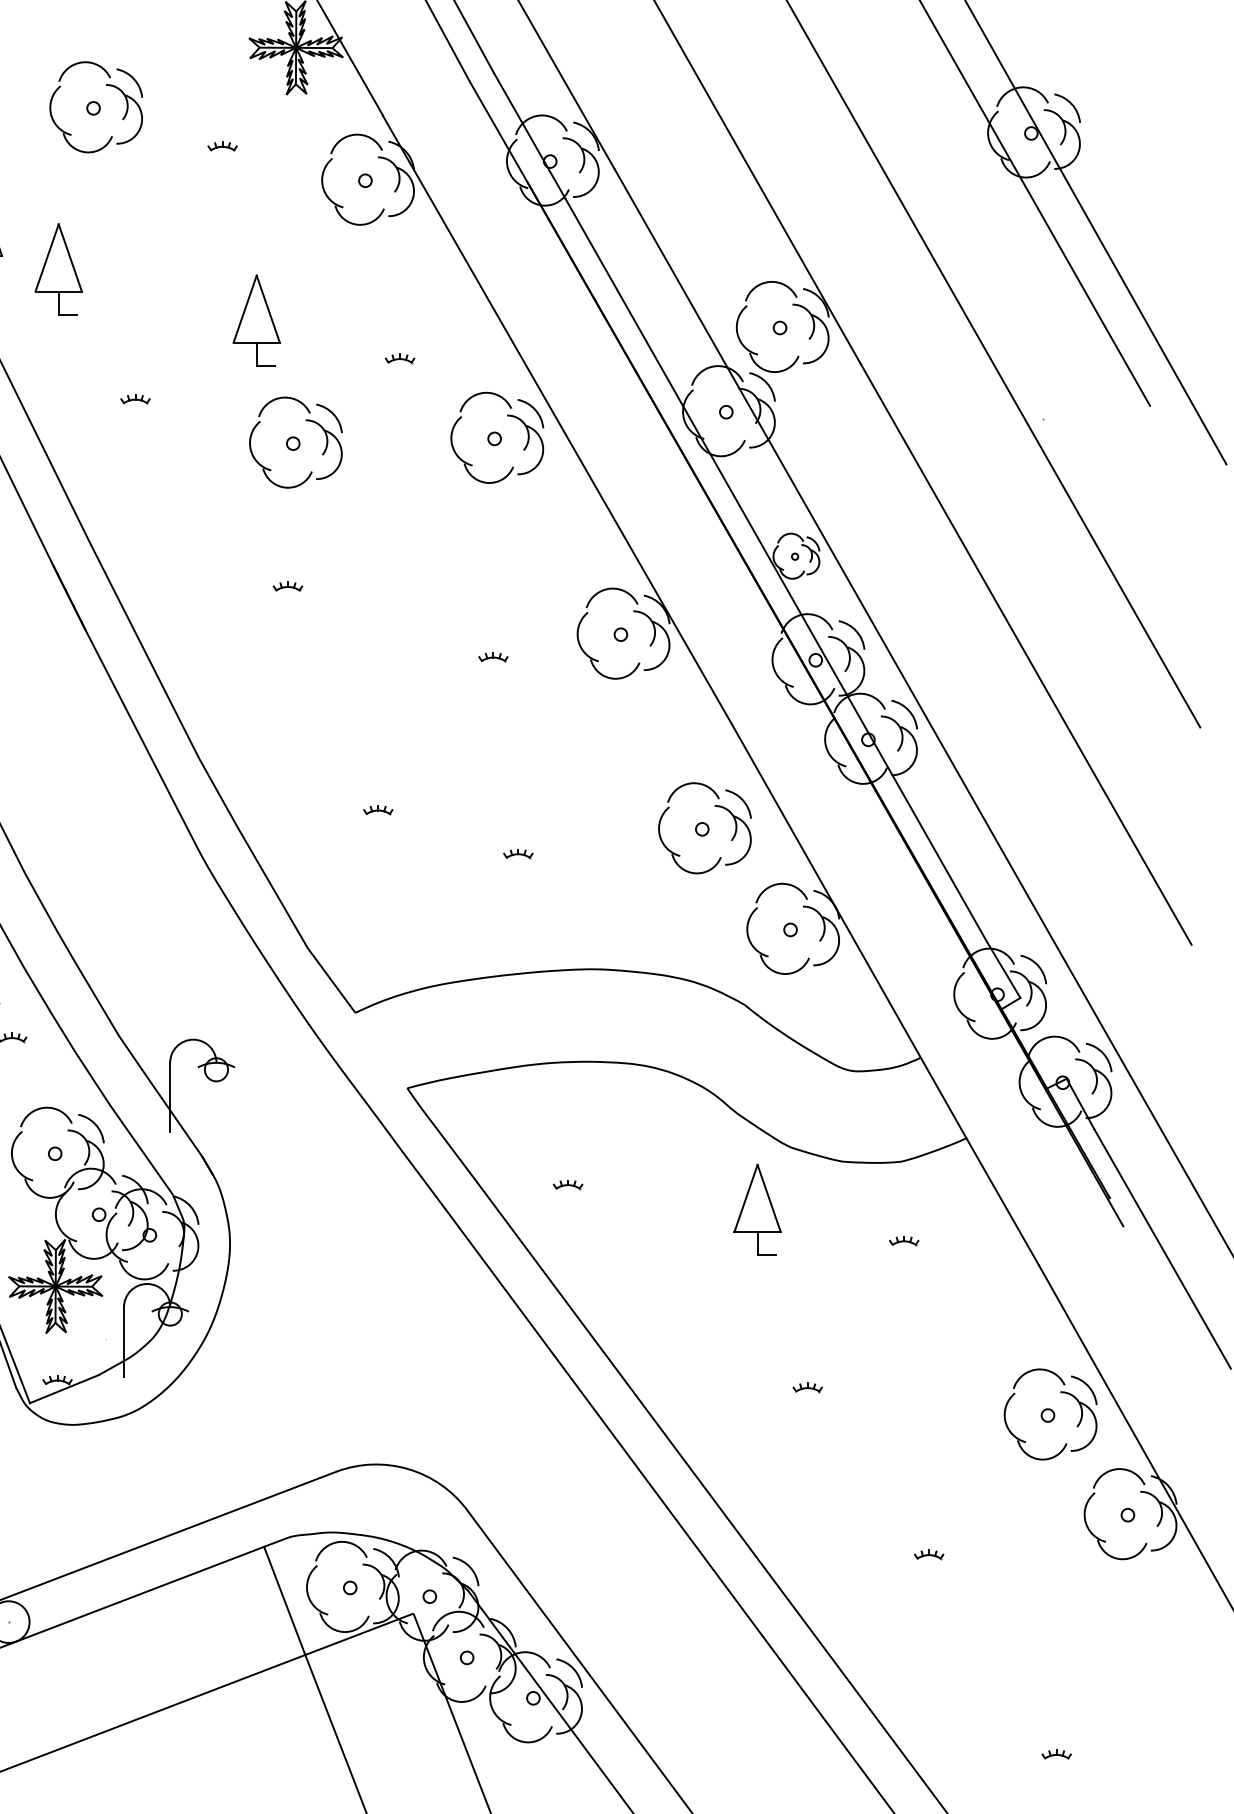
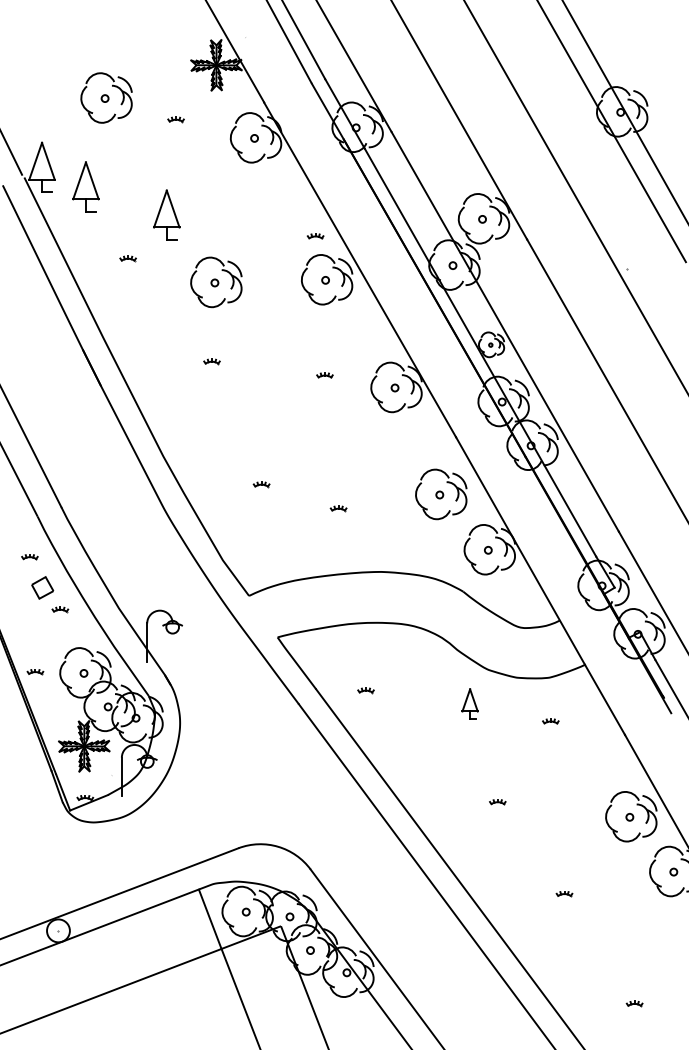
part: (256, 319) -> (166, 214), moved
part: (399, 359) -> (315, 236), moved
part: (492, 657) -> (324, 375), moved
part: (756, 1208) -> (469, 703), size x0.6

